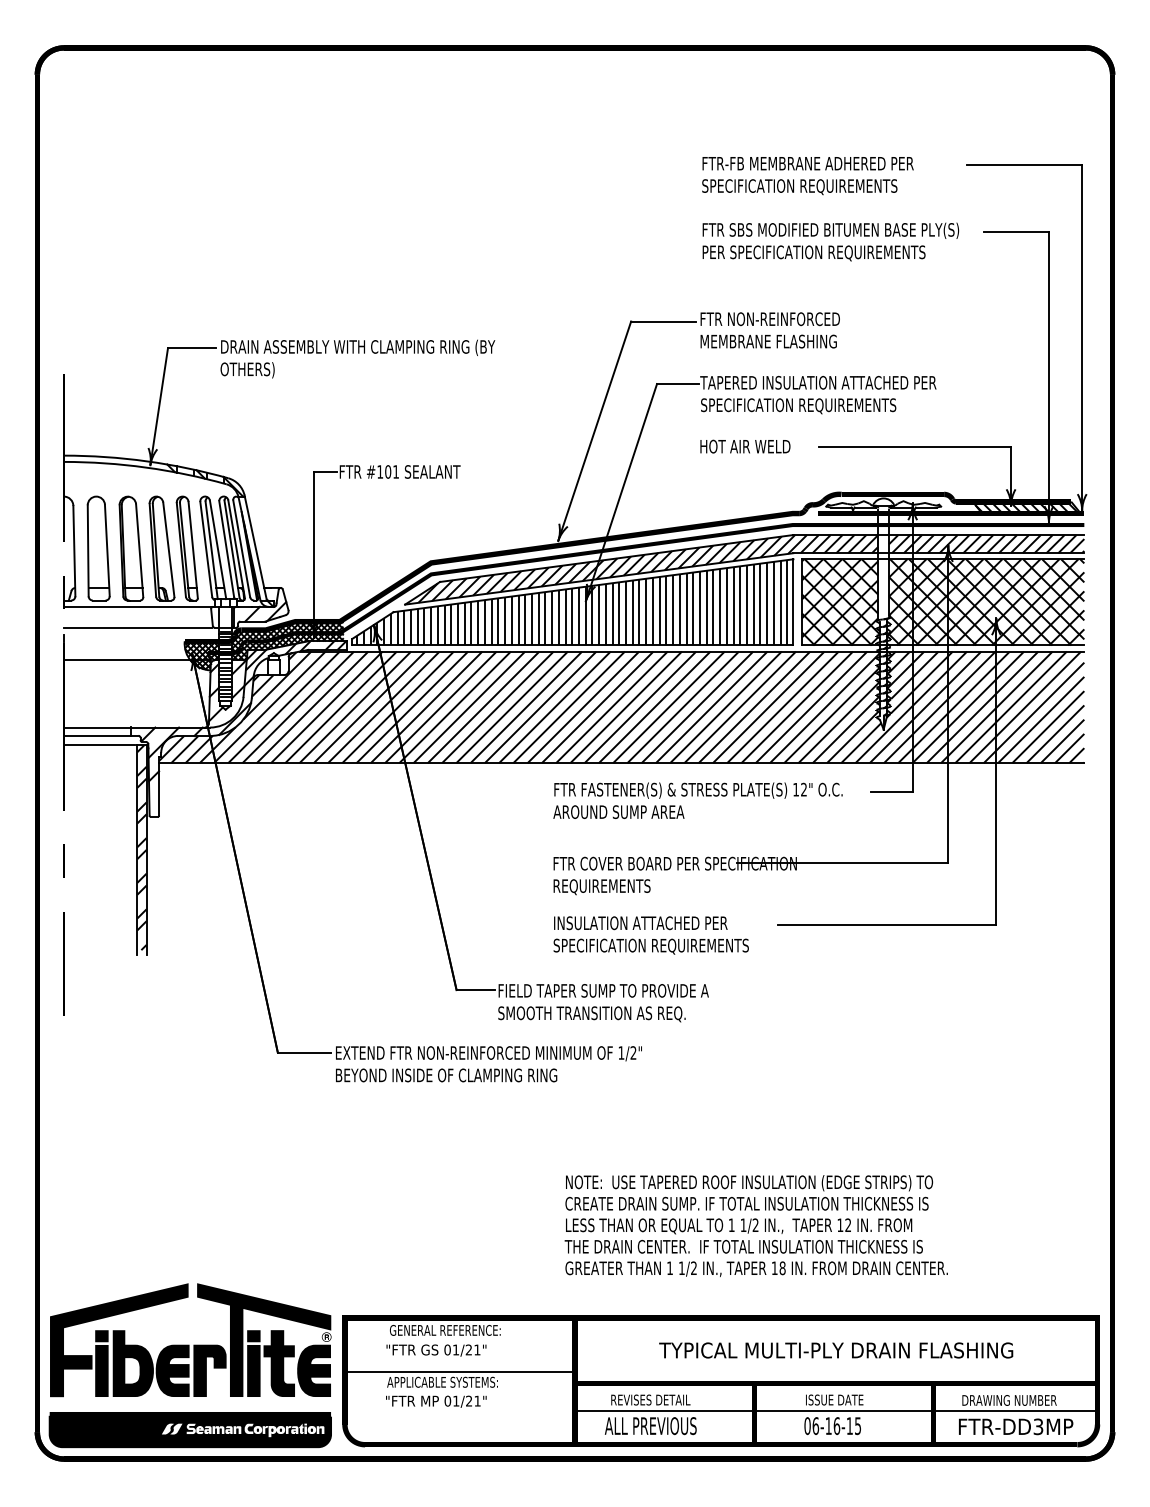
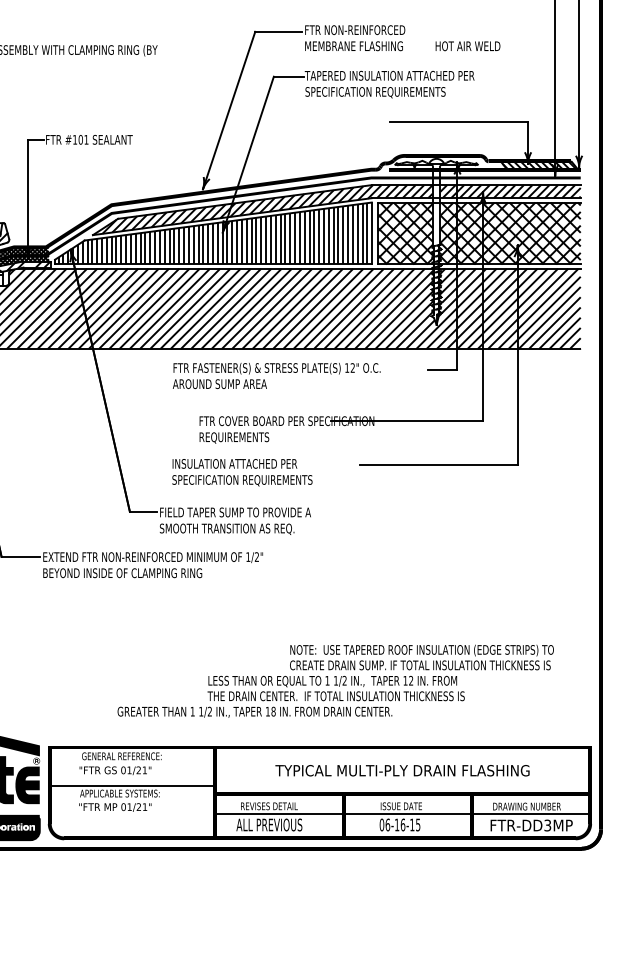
text: (745, 446) -> (468, 46), moved
text: (697, 800) -> (276, 375), moved
text: (650, 935) -> (241, 472), moved
text: (749, 1192) -> (422, 657), moved
text: (756, 1268) -> (254, 711), moved

